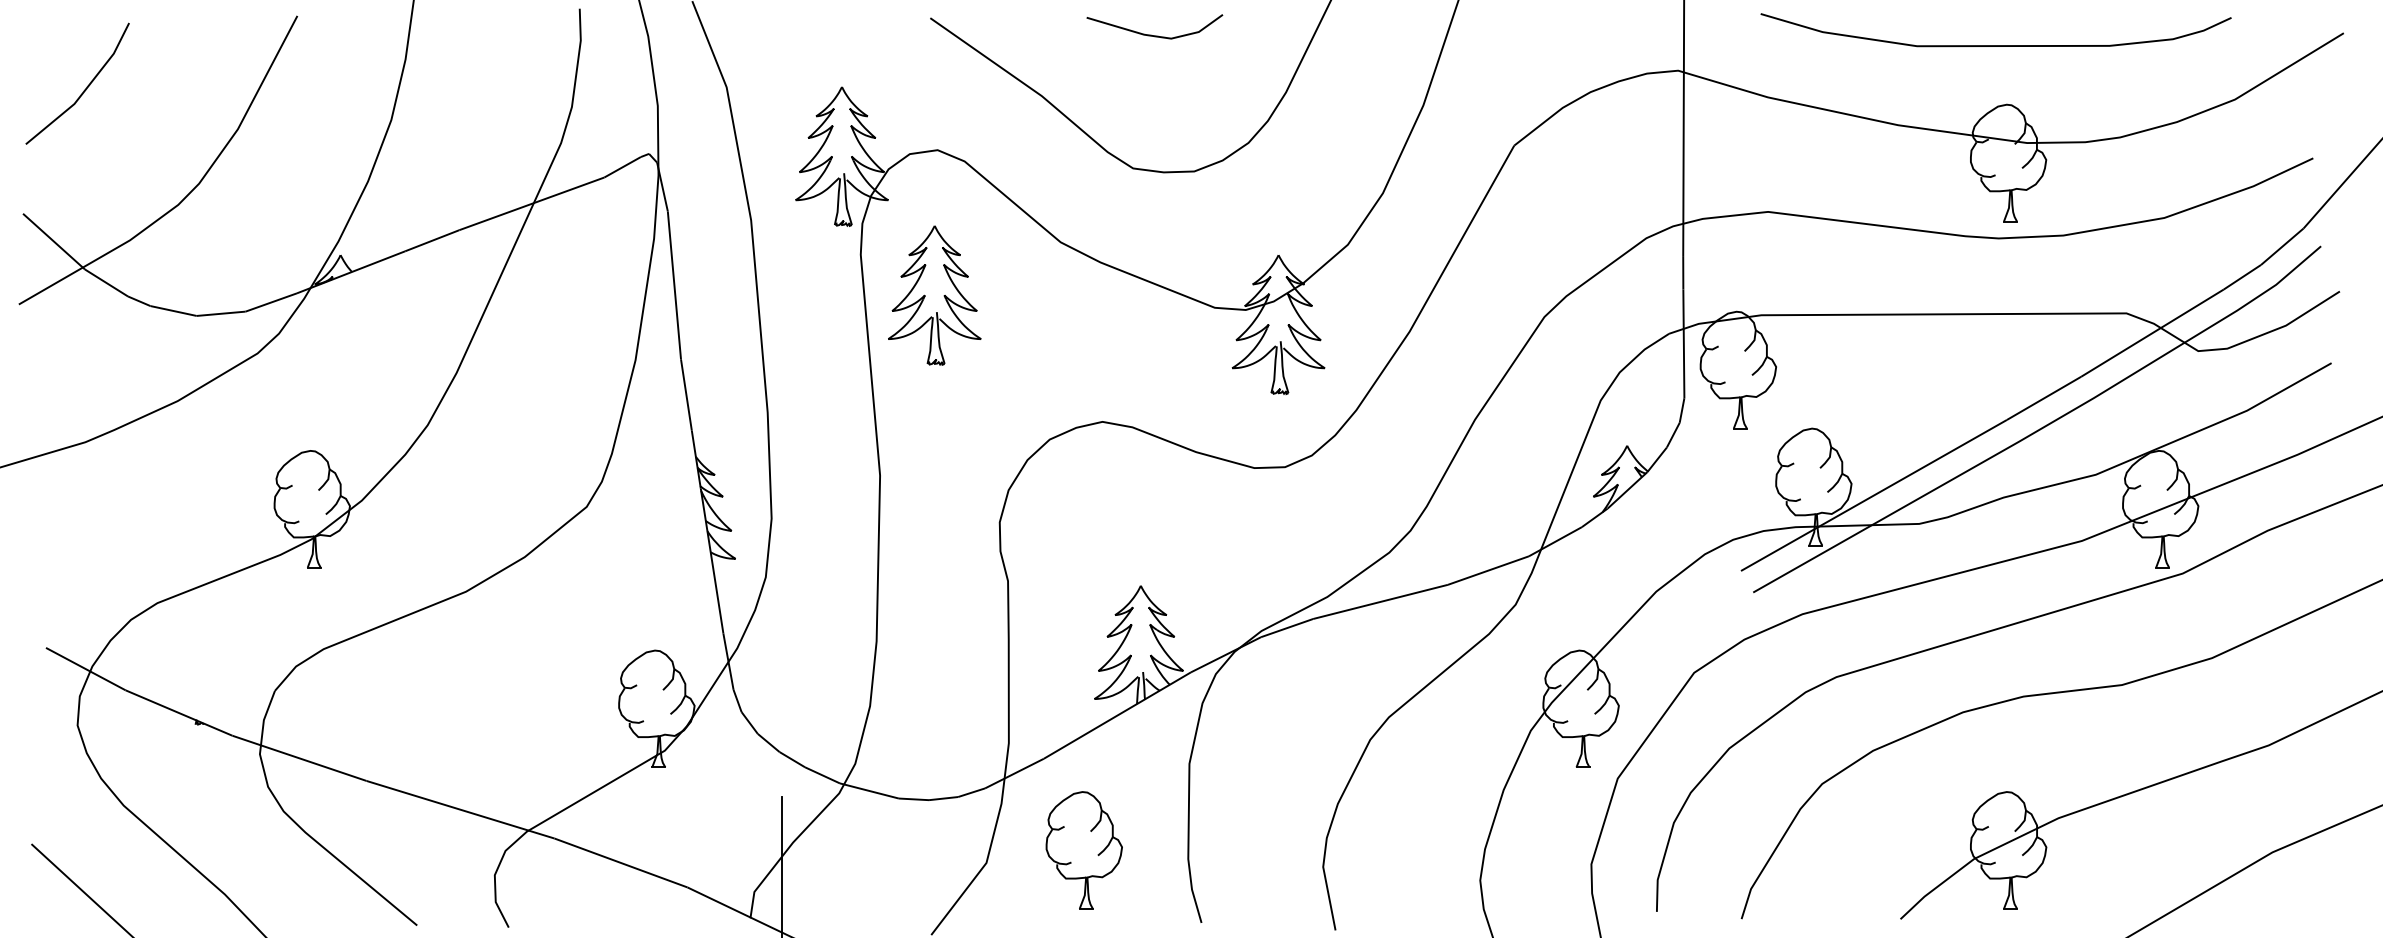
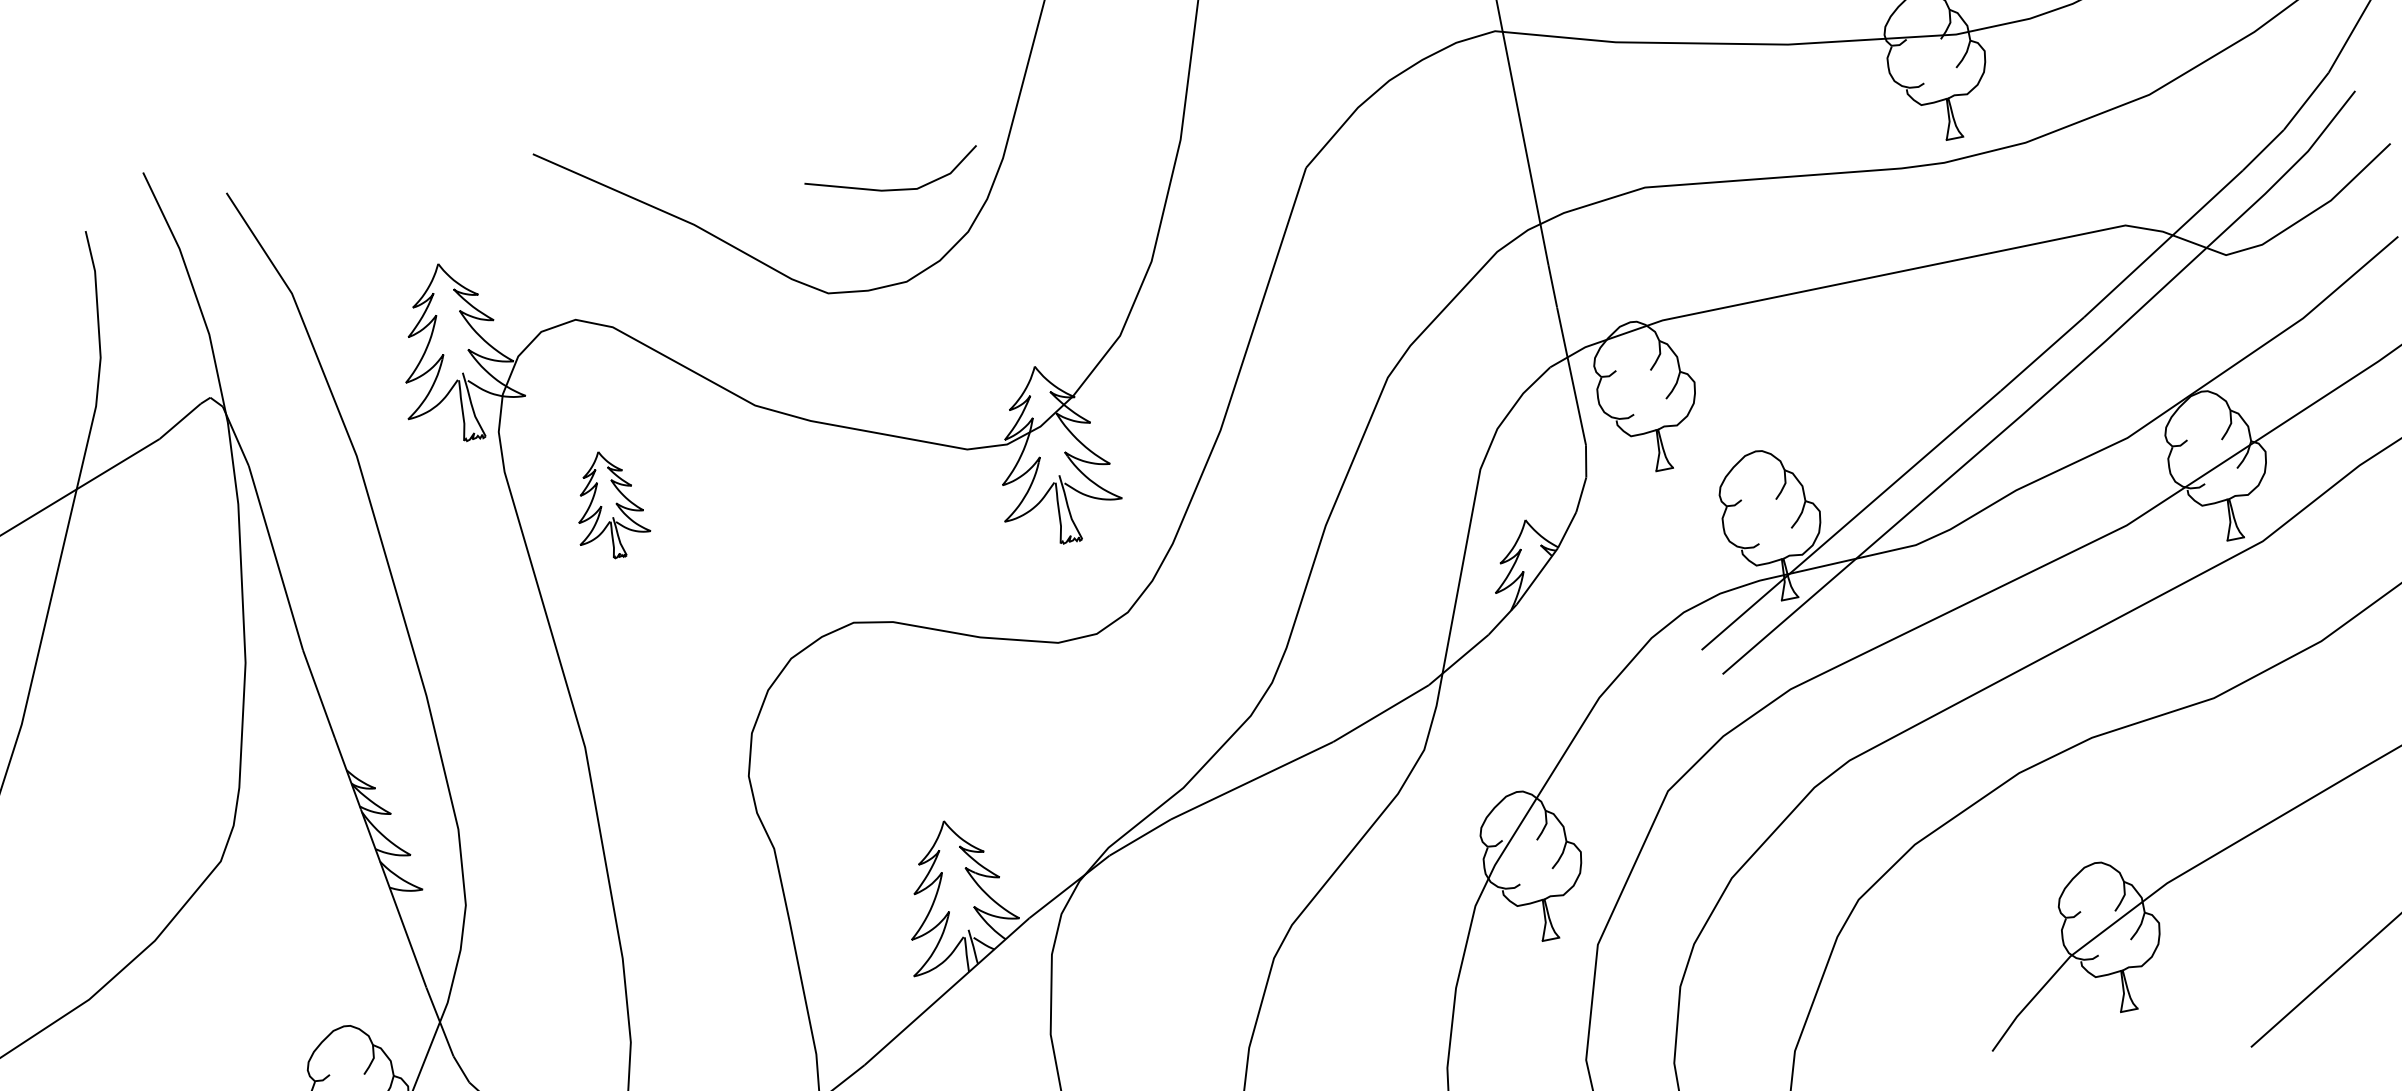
line: (1151, 34) -> (890, 188), moved
part: (934, 295) -> (608, 504), size x0.6

